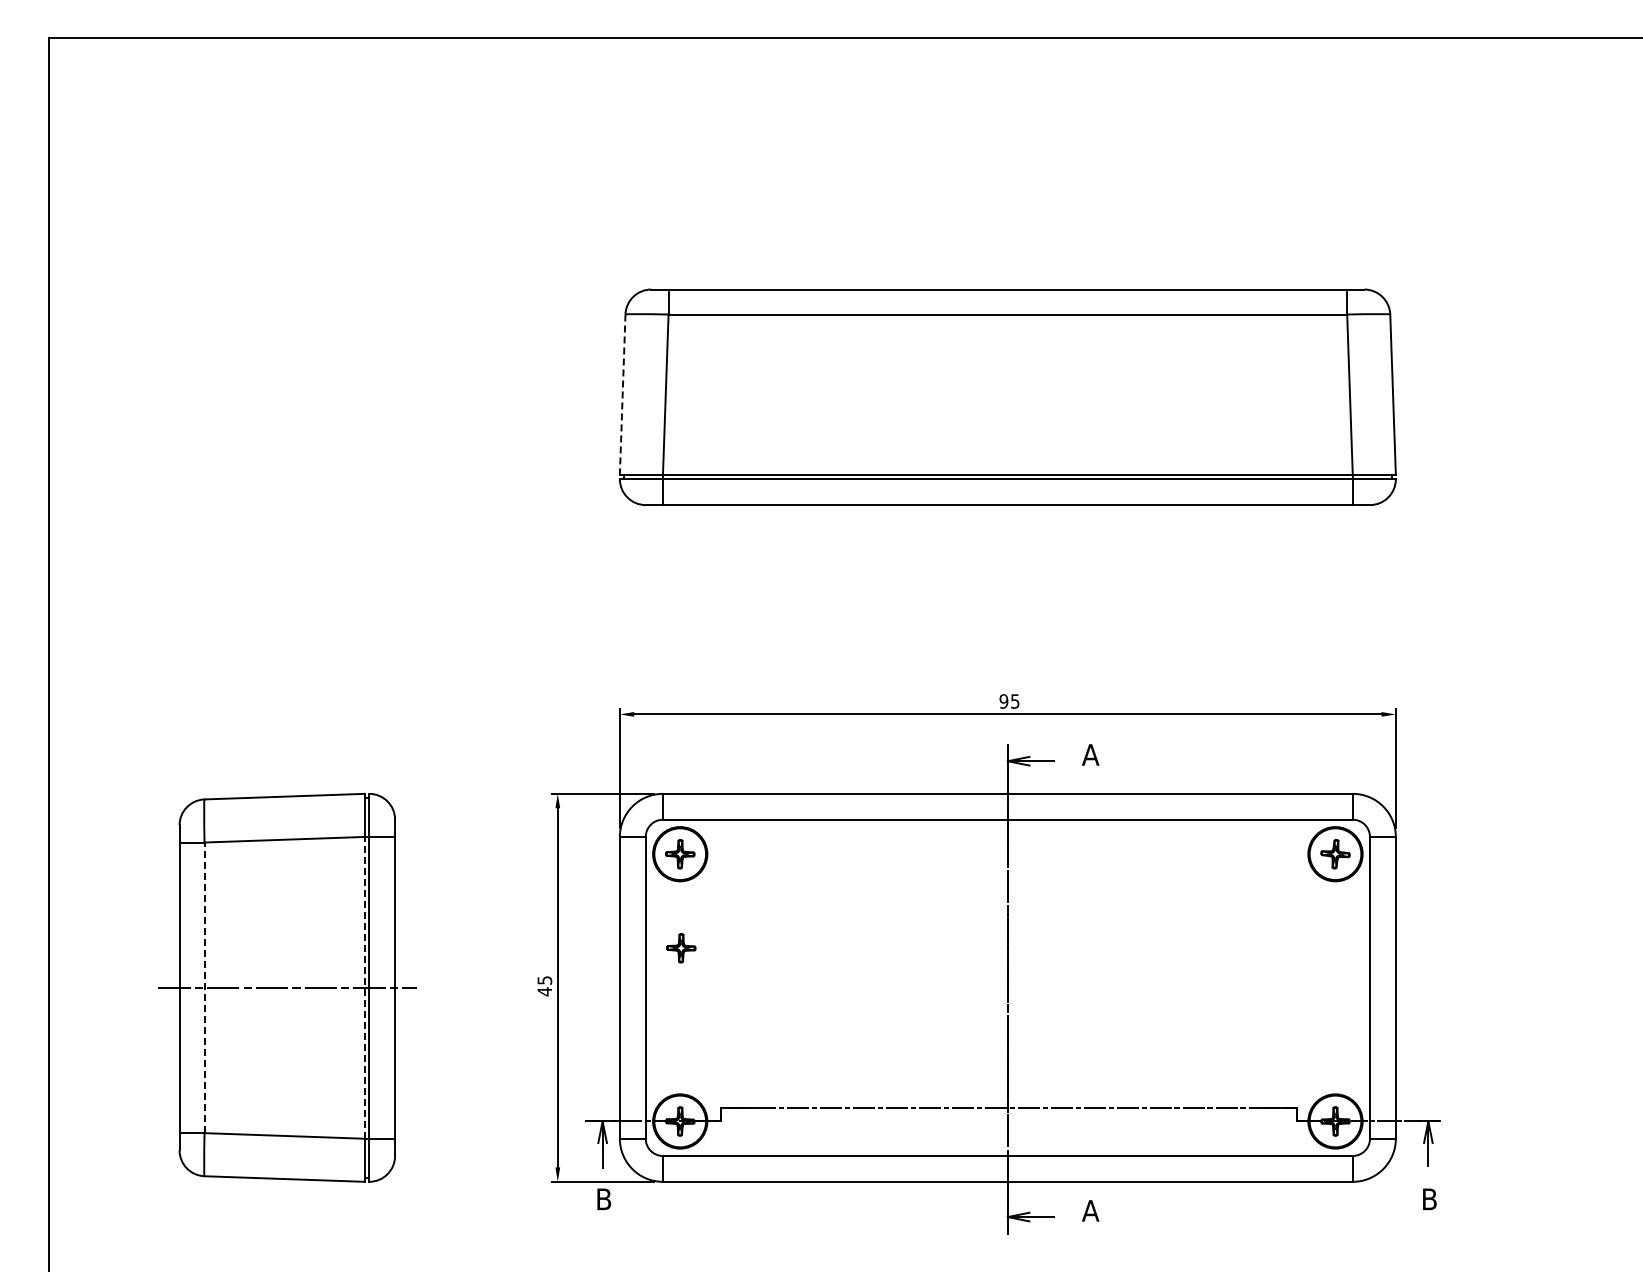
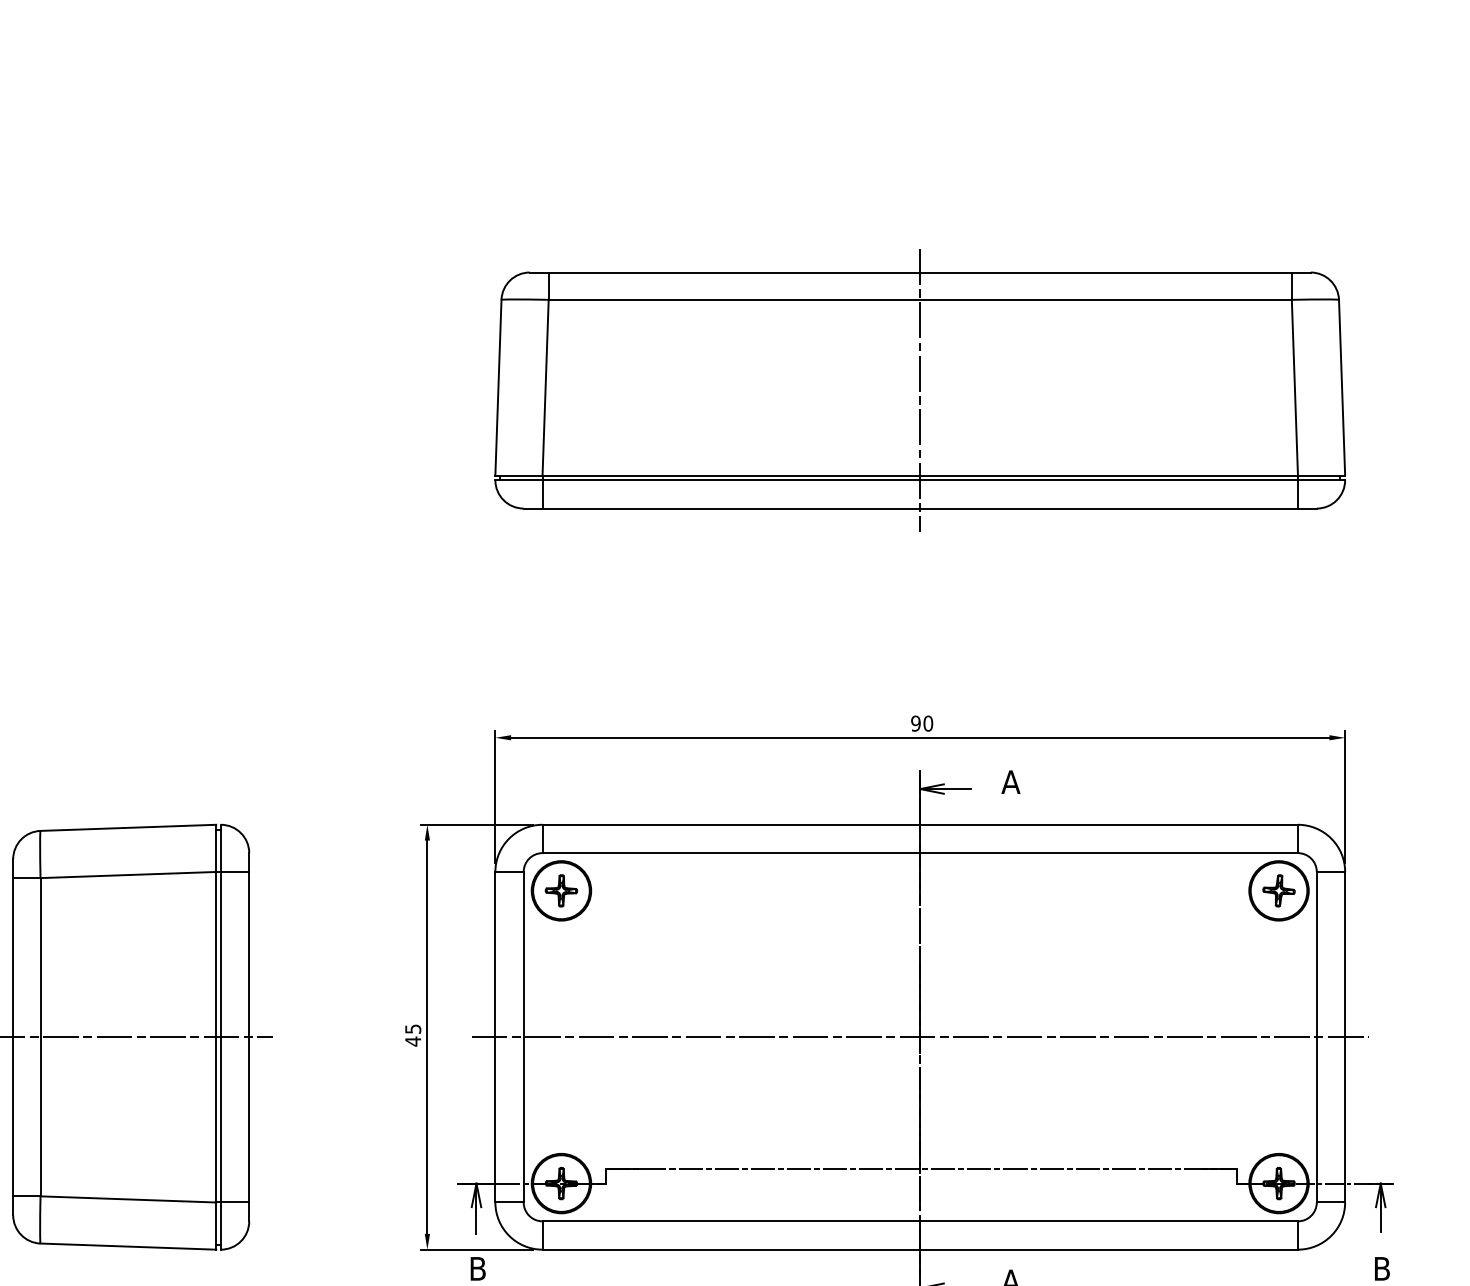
line: (622, 395) -> (498, 388), dashed -> solid
line: (1007, 396) -> (919, 389), added
text: (1014, 701) -> (927, 723), 95 -> 90
part: (681, 948) -> (562, 994), removed
line: (204, 987) -> (40, 1036), dashed -> solid
line: (364, 987) -> (215, 1036), dashed -> solid
line: (1007, 987) -> (919, 1036), added

